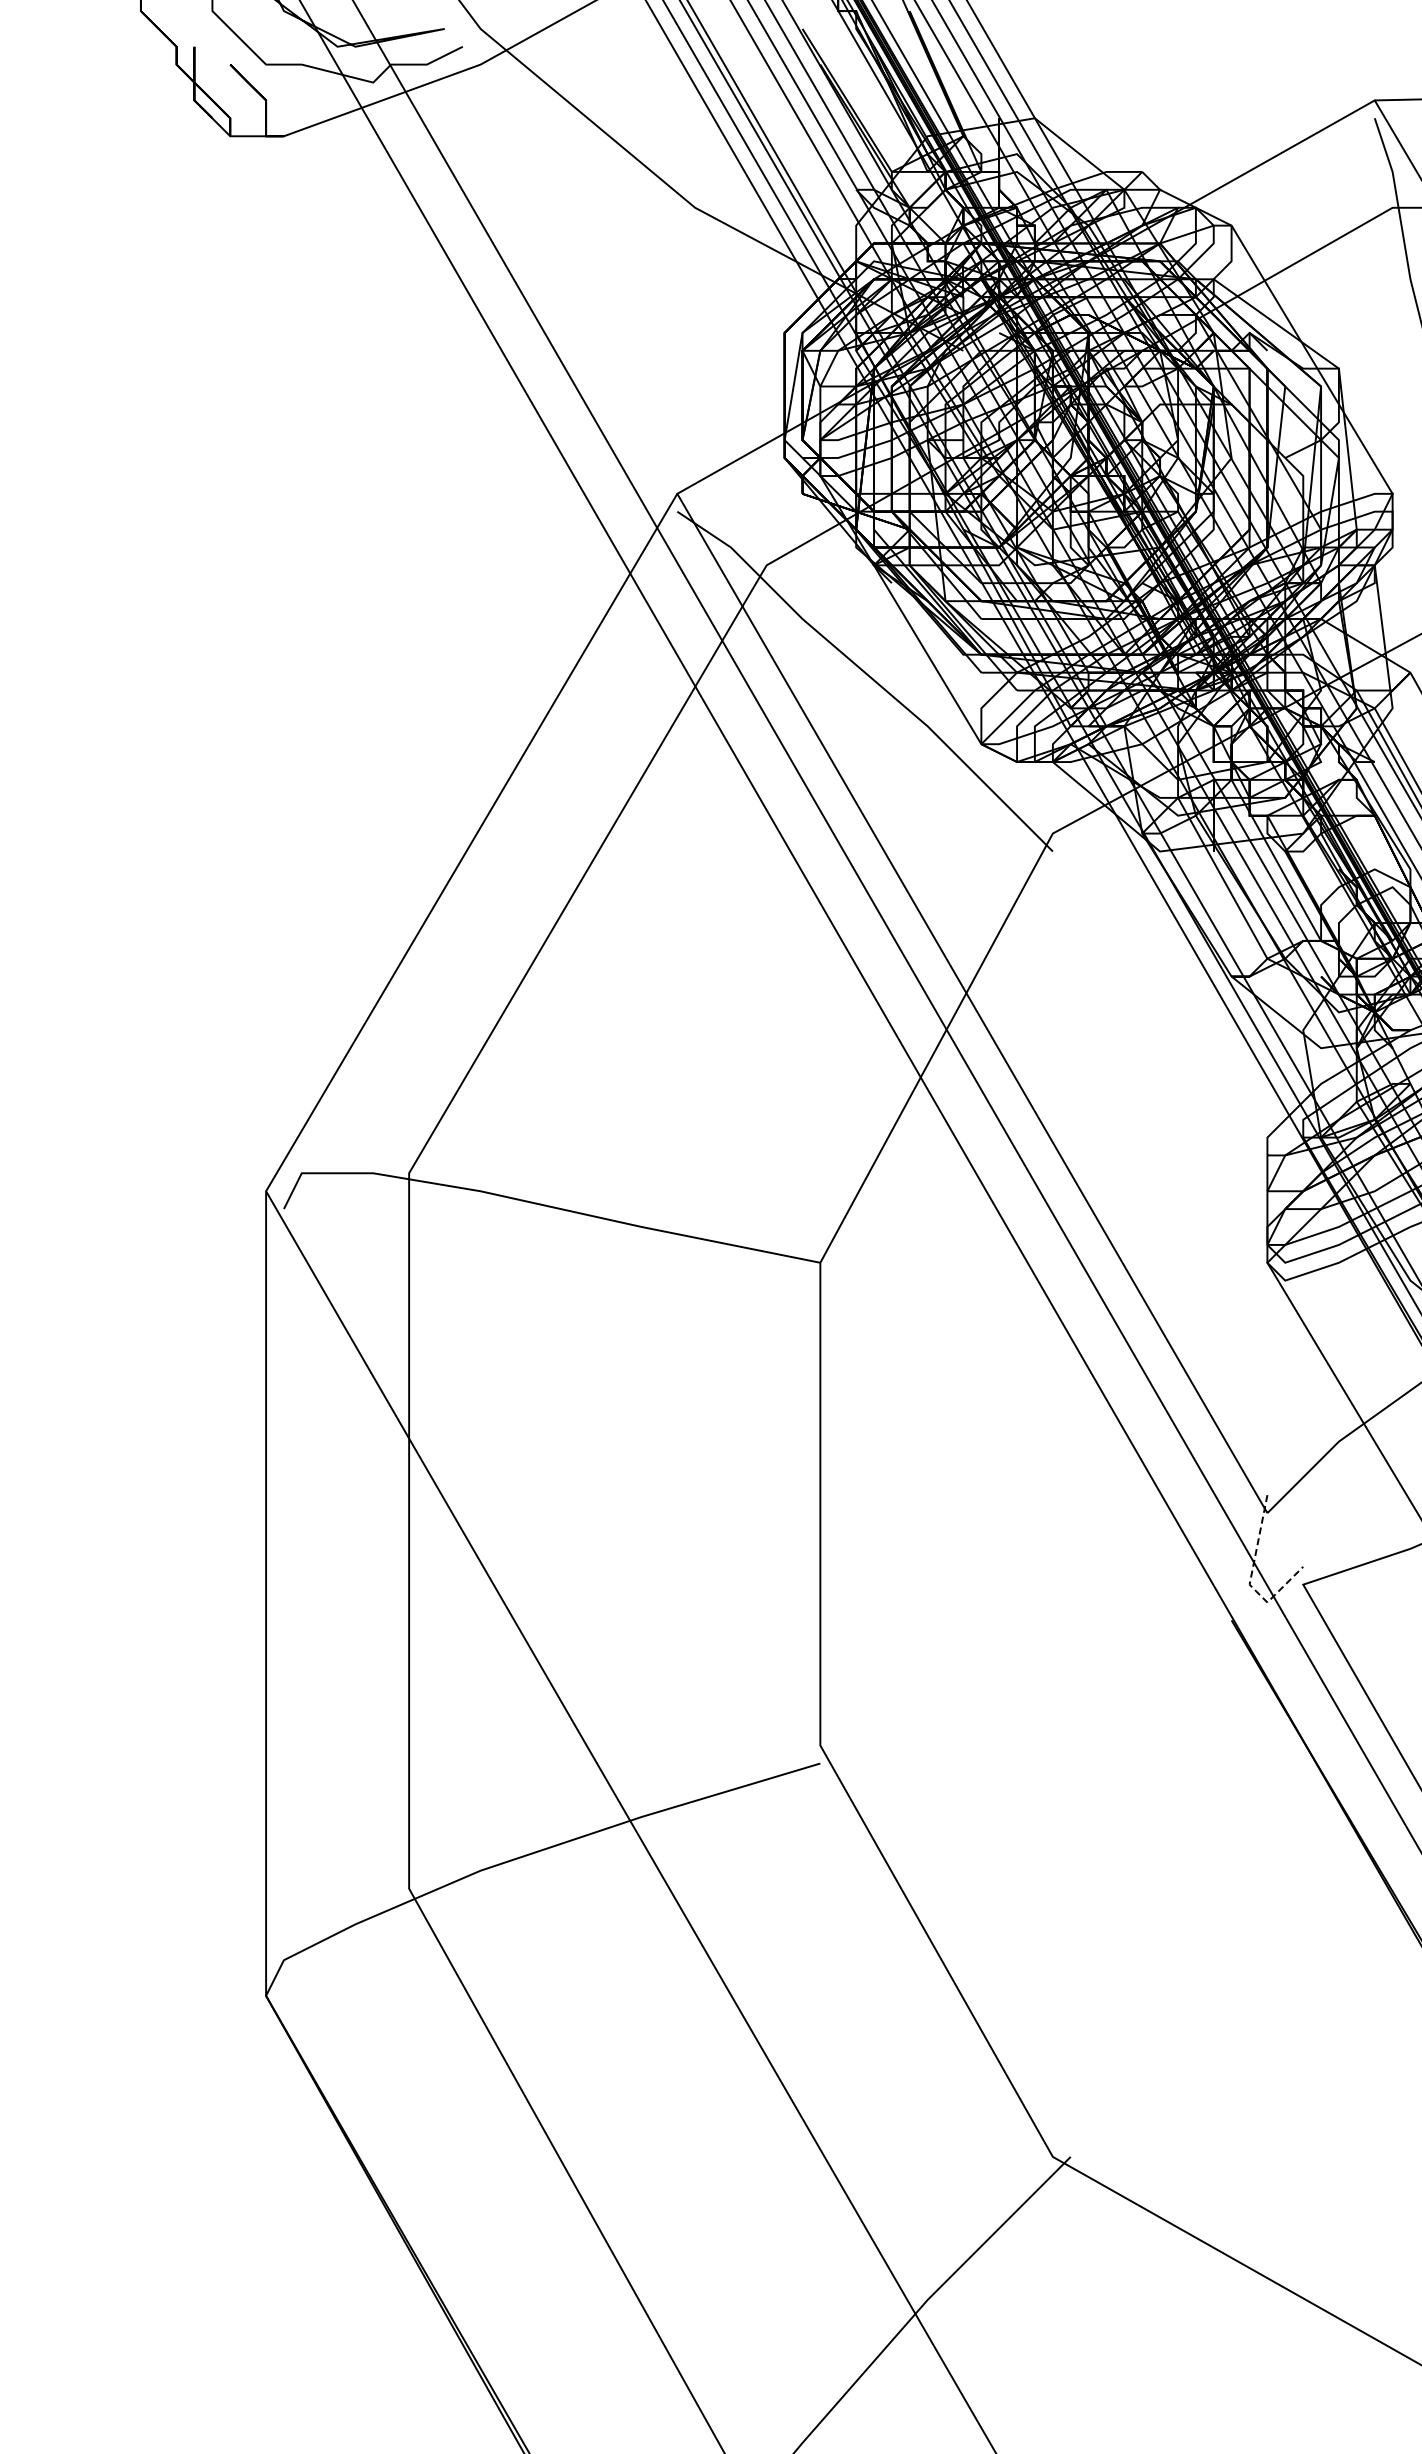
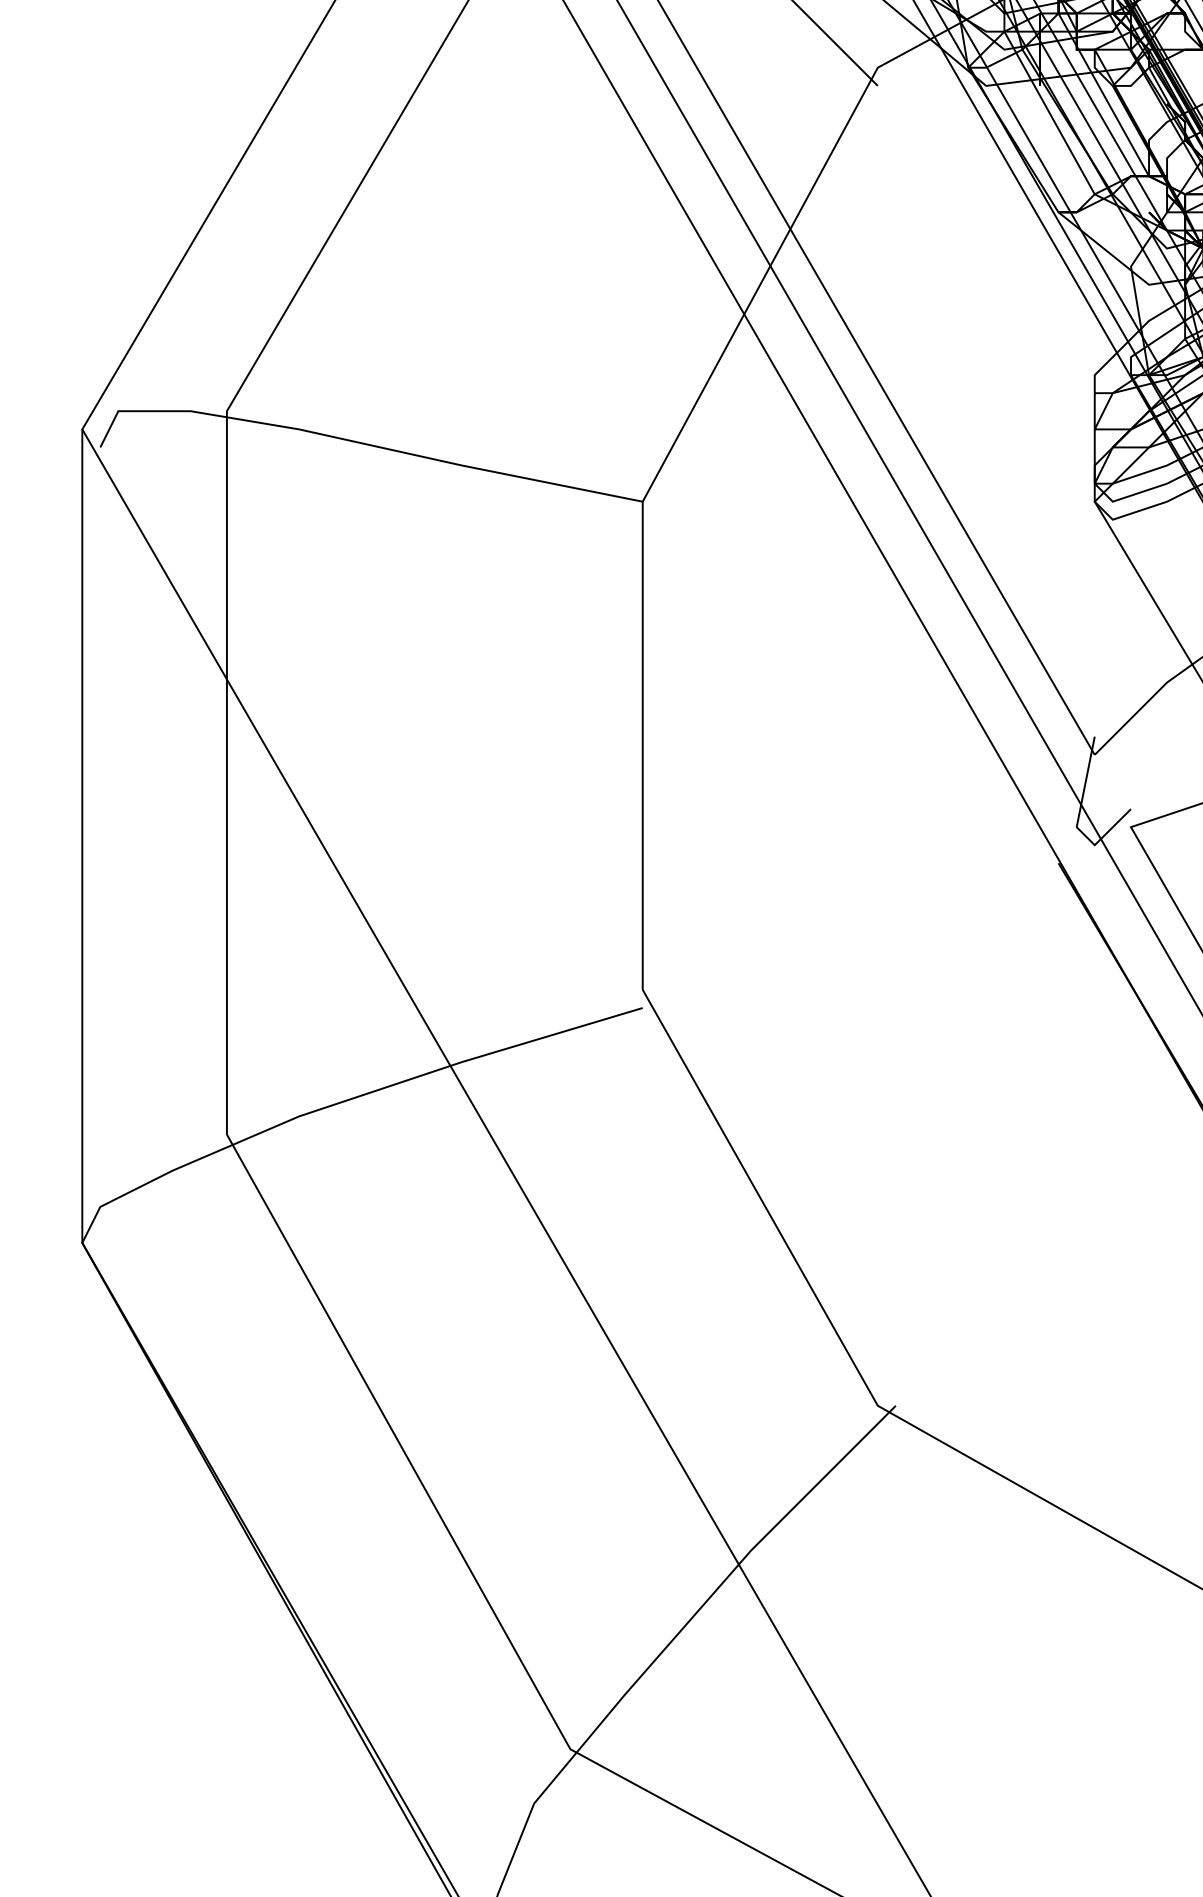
line: (1250, 1578) -> (1077, 820), dashed -> solid

